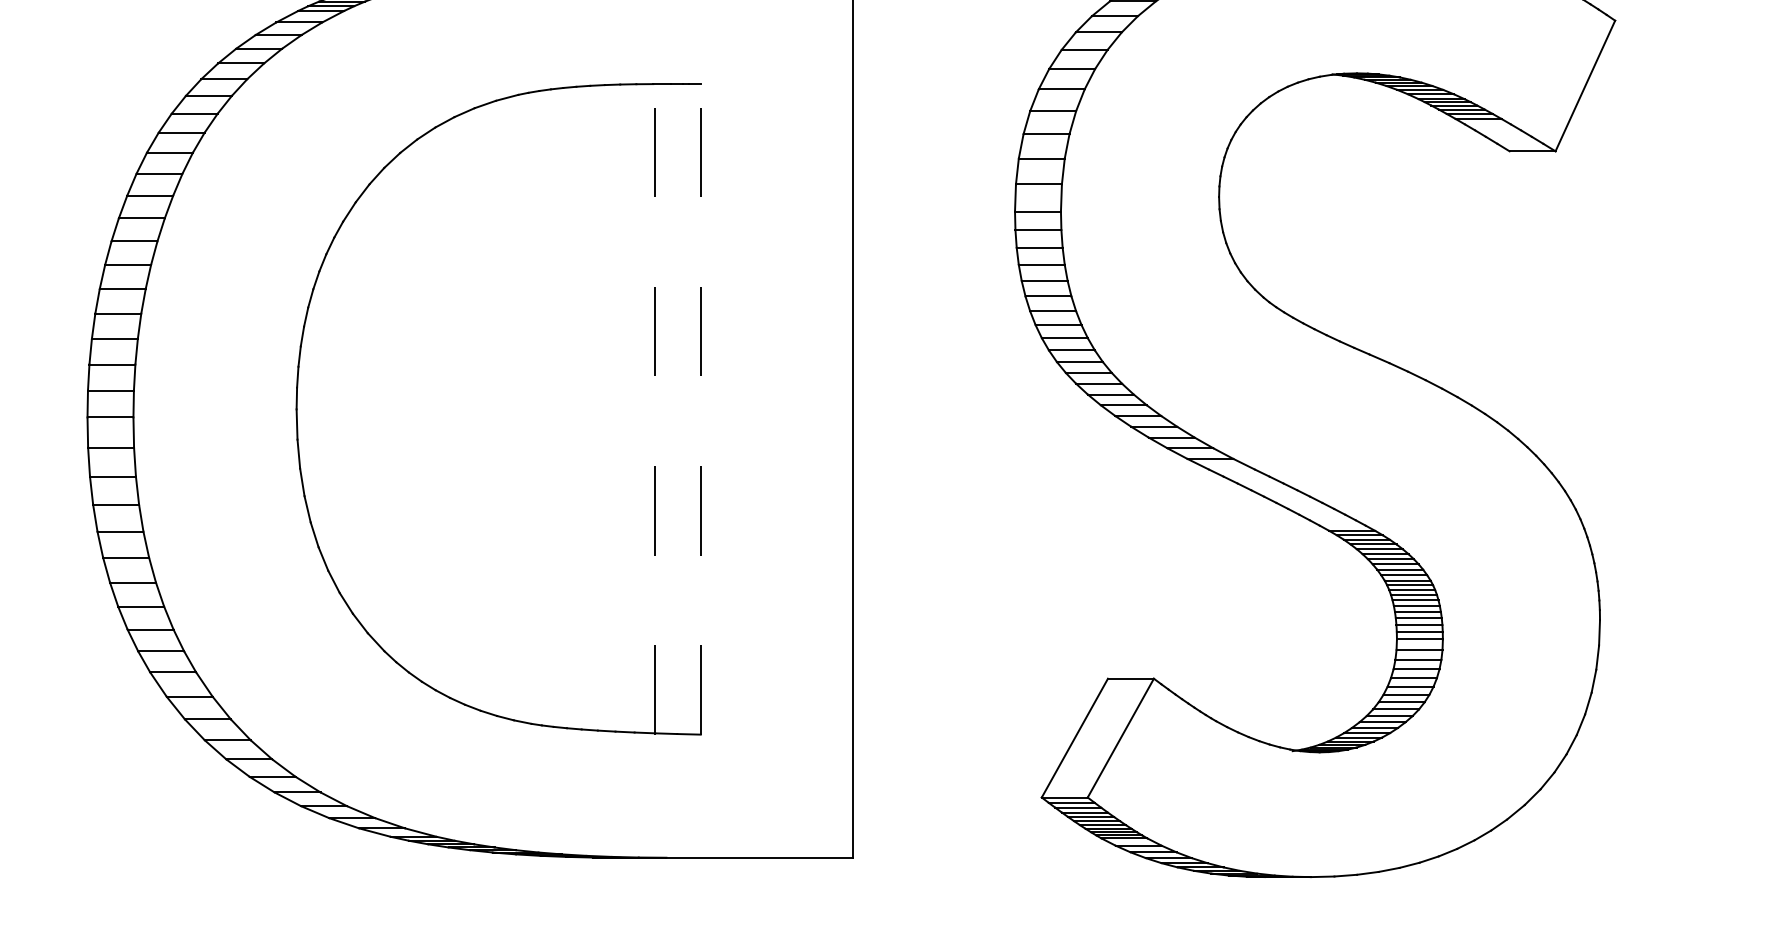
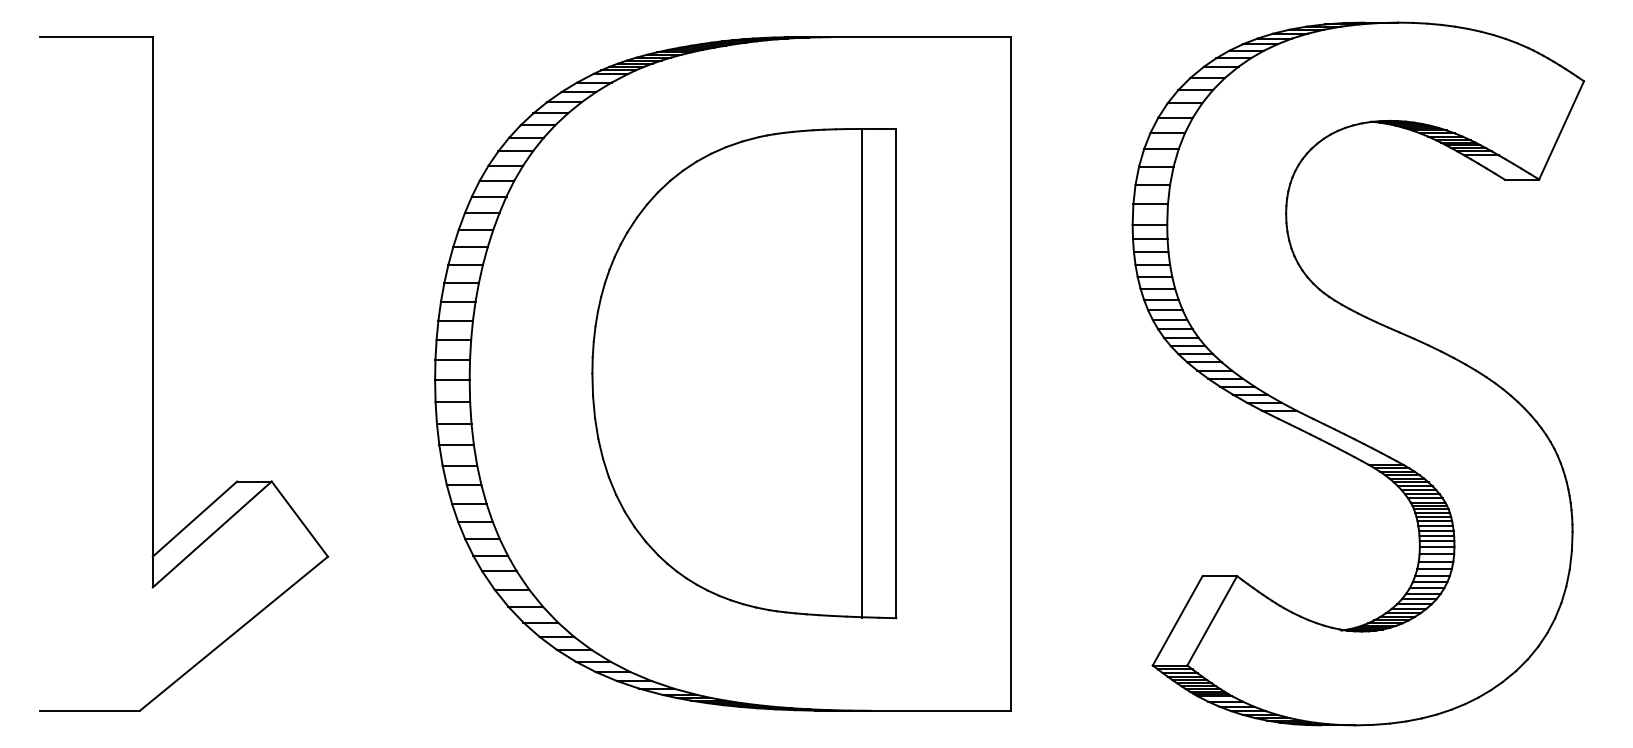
line: (654, 409) -> (861, 373), dashed -> solid
line: (701, 409) -> (896, 373), dashed -> solid

